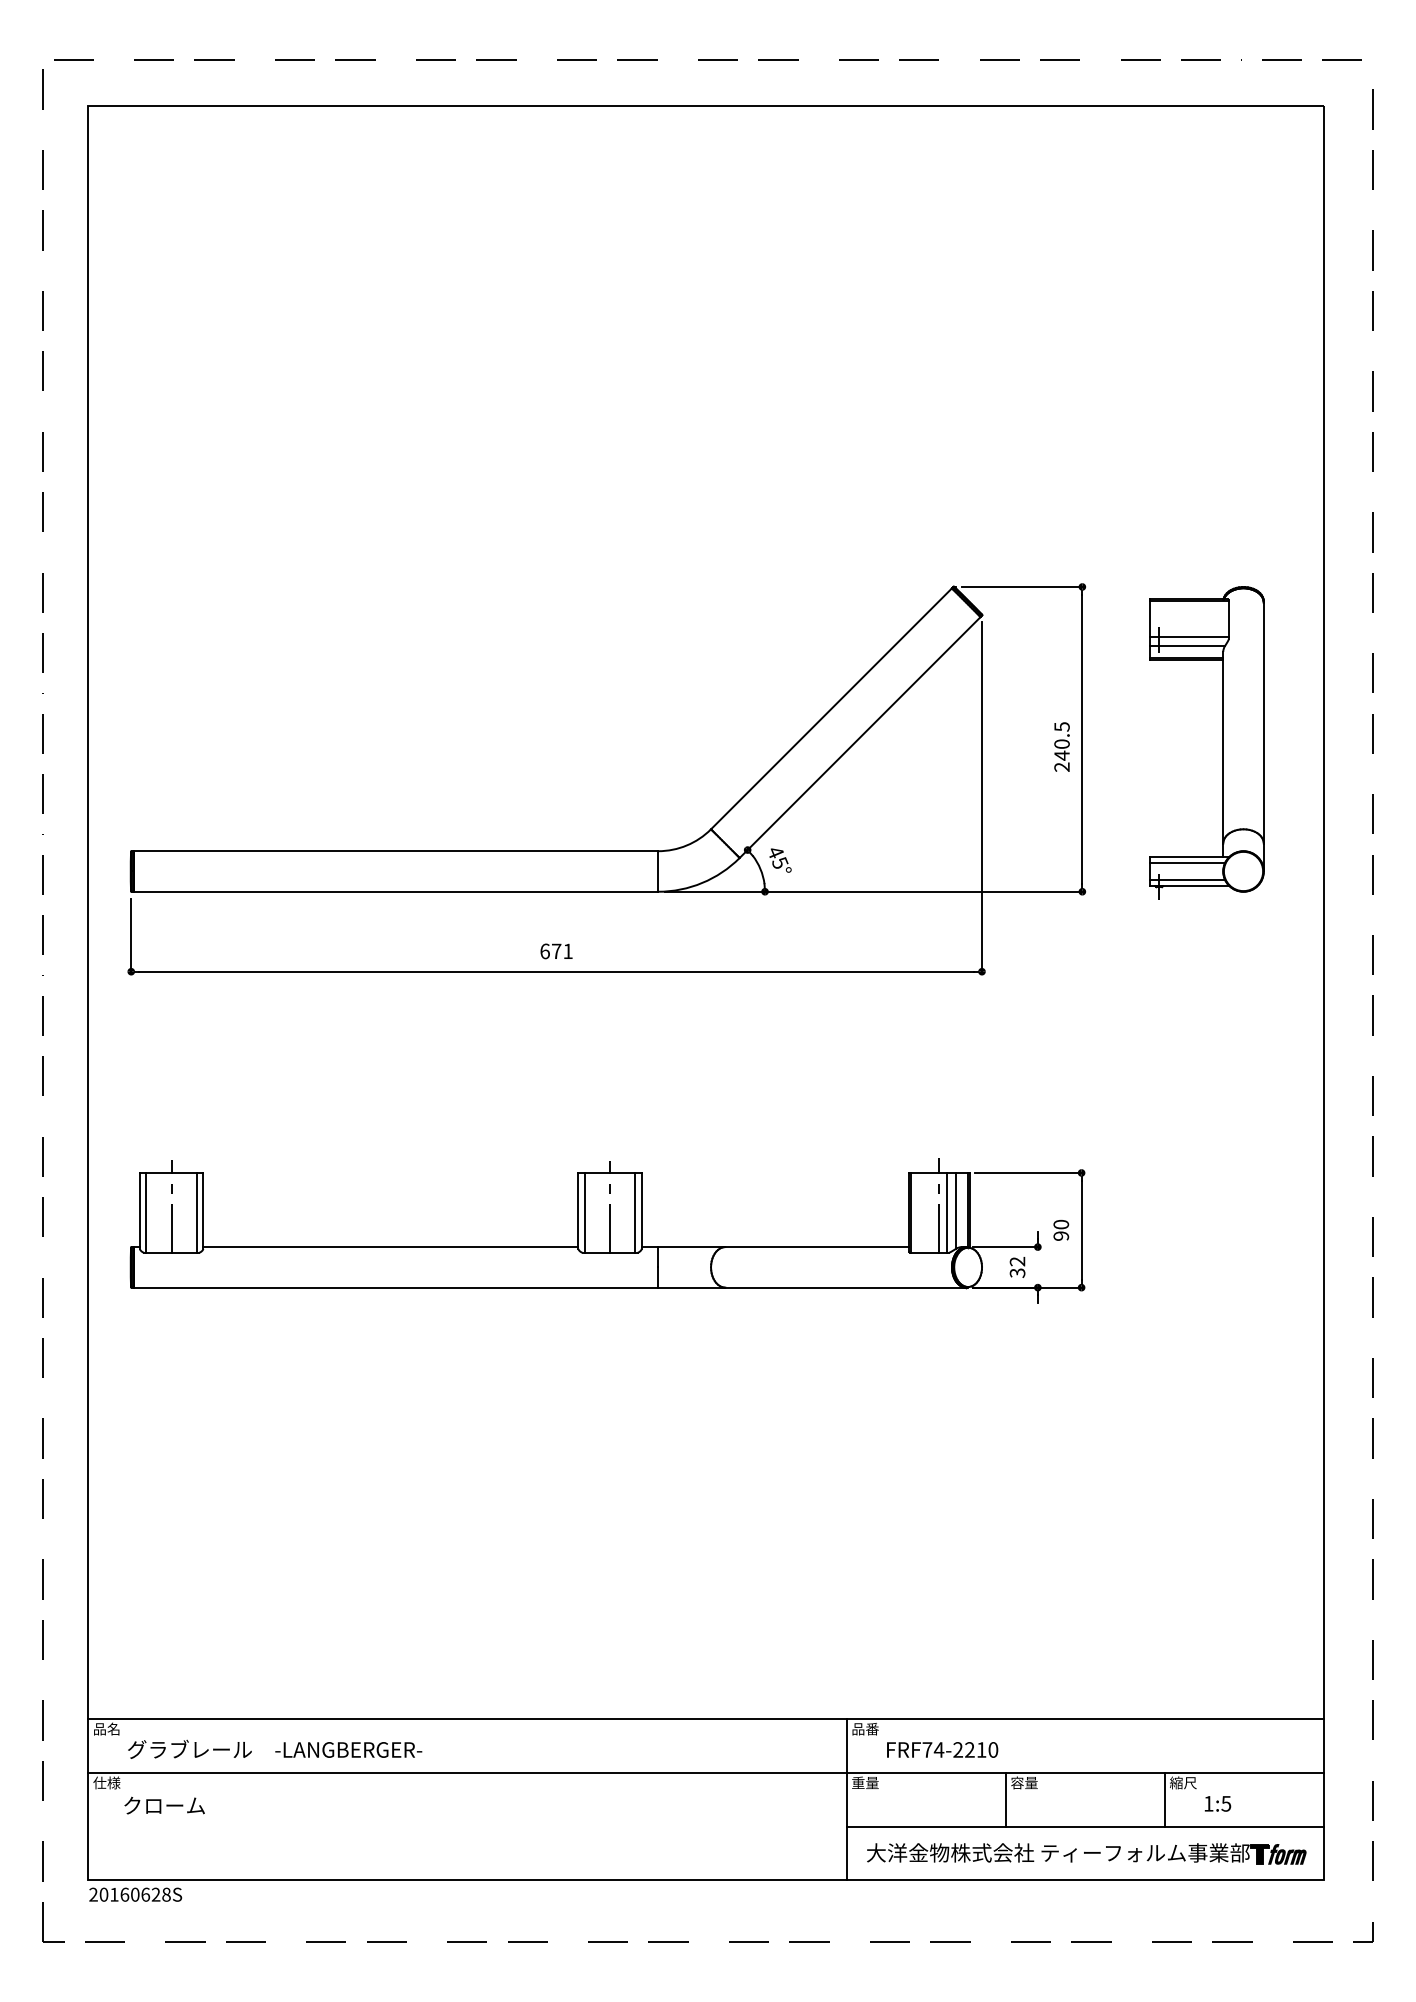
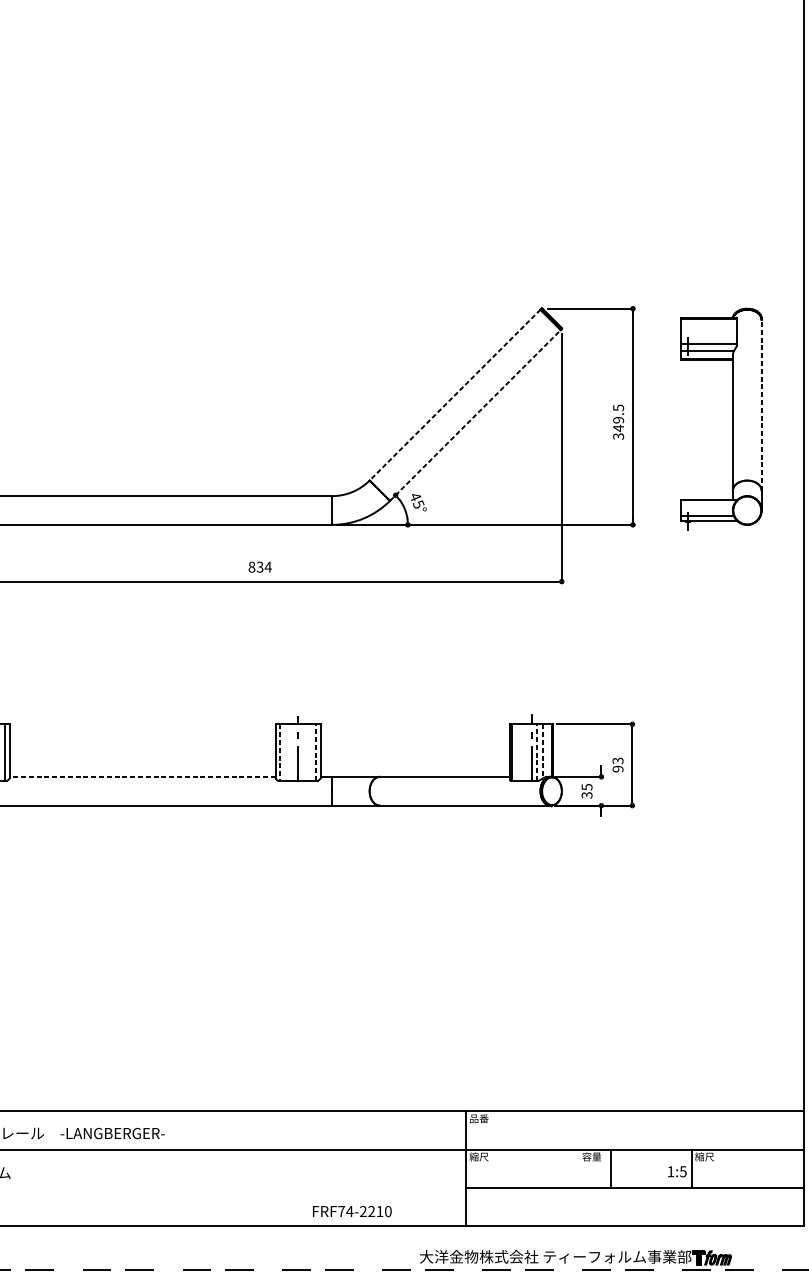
line: (831, 709) -> (455, 395), solid -> dashed
line: (1263, 722) -> (761, 404), solid -> dashed
line: (860, 737) -> (475, 415), solid -> dashed
text: (1061, 755) -> (618, 428), 240.5 -> 349.5
line: (1187, 863) -> (707, 504), removed
text: (556, 951) -> (260, 567), 671 -> 834
line: (956, 1210) -> (543, 750), solid -> dashed
line: (584, 1212) -> (279, 752), solid -> dashed
line: (635, 1212) -> (316, 752), solid -> dashed
line: (947, 1212) -> (537, 752), solid -> dashed
text: (1060, 1224) -> (617, 760), 90 -> 93
line: (390, 1247) -> (142, 777), solid -> dashed
text: (1017, 1261) -> (586, 787), 32 -> 35
text: (942, 1749) -> (352, 1211), moved
text: (864, 1782) -> (478, 1156), 重量 -> 縮尺
line: (1005, 1799) -> (610, 1168), moved
text: (1217, 1803) -> (677, 1171), moved
part: (1086, 1853) -> (575, 1257), moved

